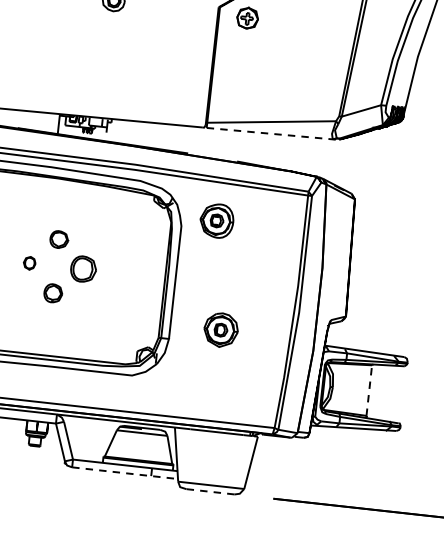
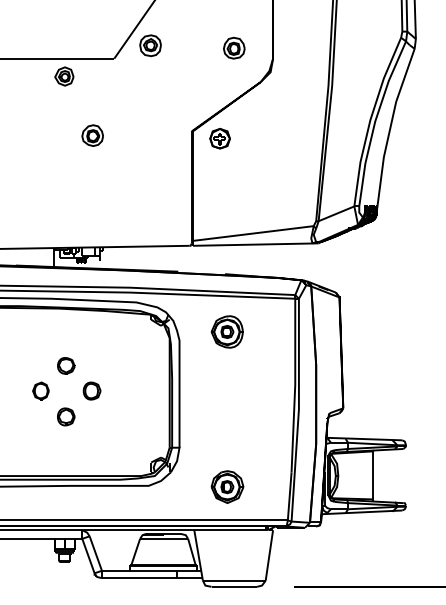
line: (272, 133) -> (255, 244), dashed -> solid
part: (216, 220) -> (226, 331), moved
part: (29, 262) -> (40, 390), size x1.43
part: (82, 268) -> (91, 390), size x0.71
part: (221, 329) -> (227, 486), moved
line: (369, 389) -> (372, 474), dashed -> solid
line: (125, 473) -> (152, 578), dashed -> solid
line: (210, 491) -> (234, 586), dashed -> solid

